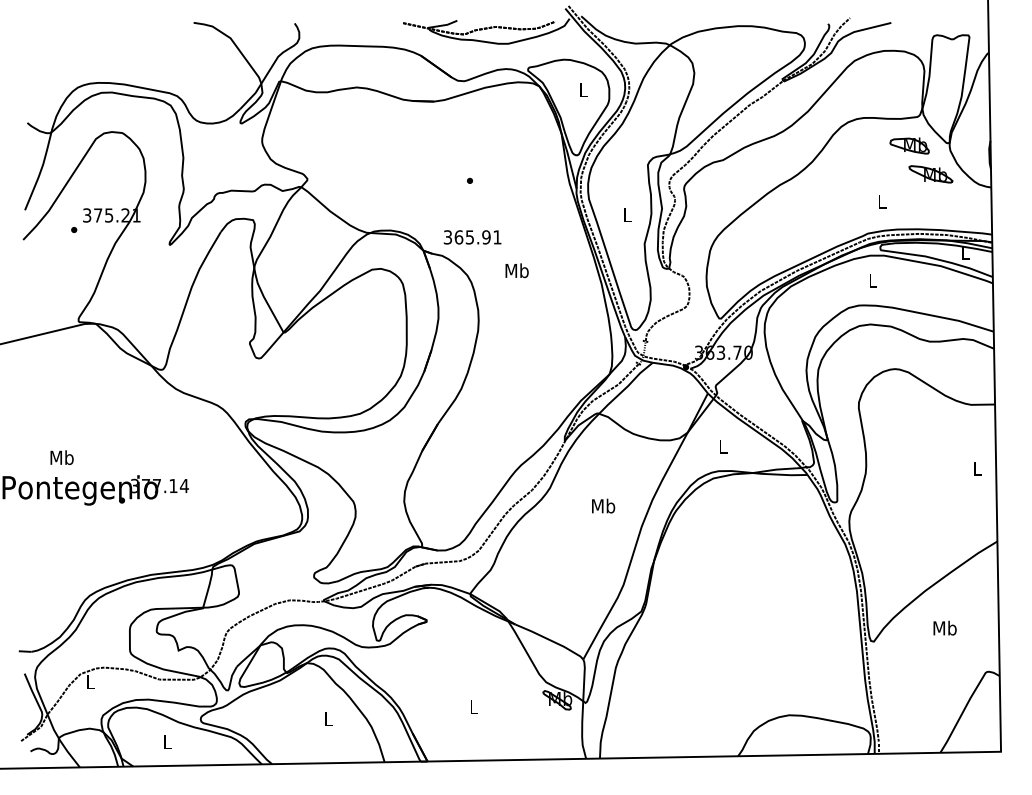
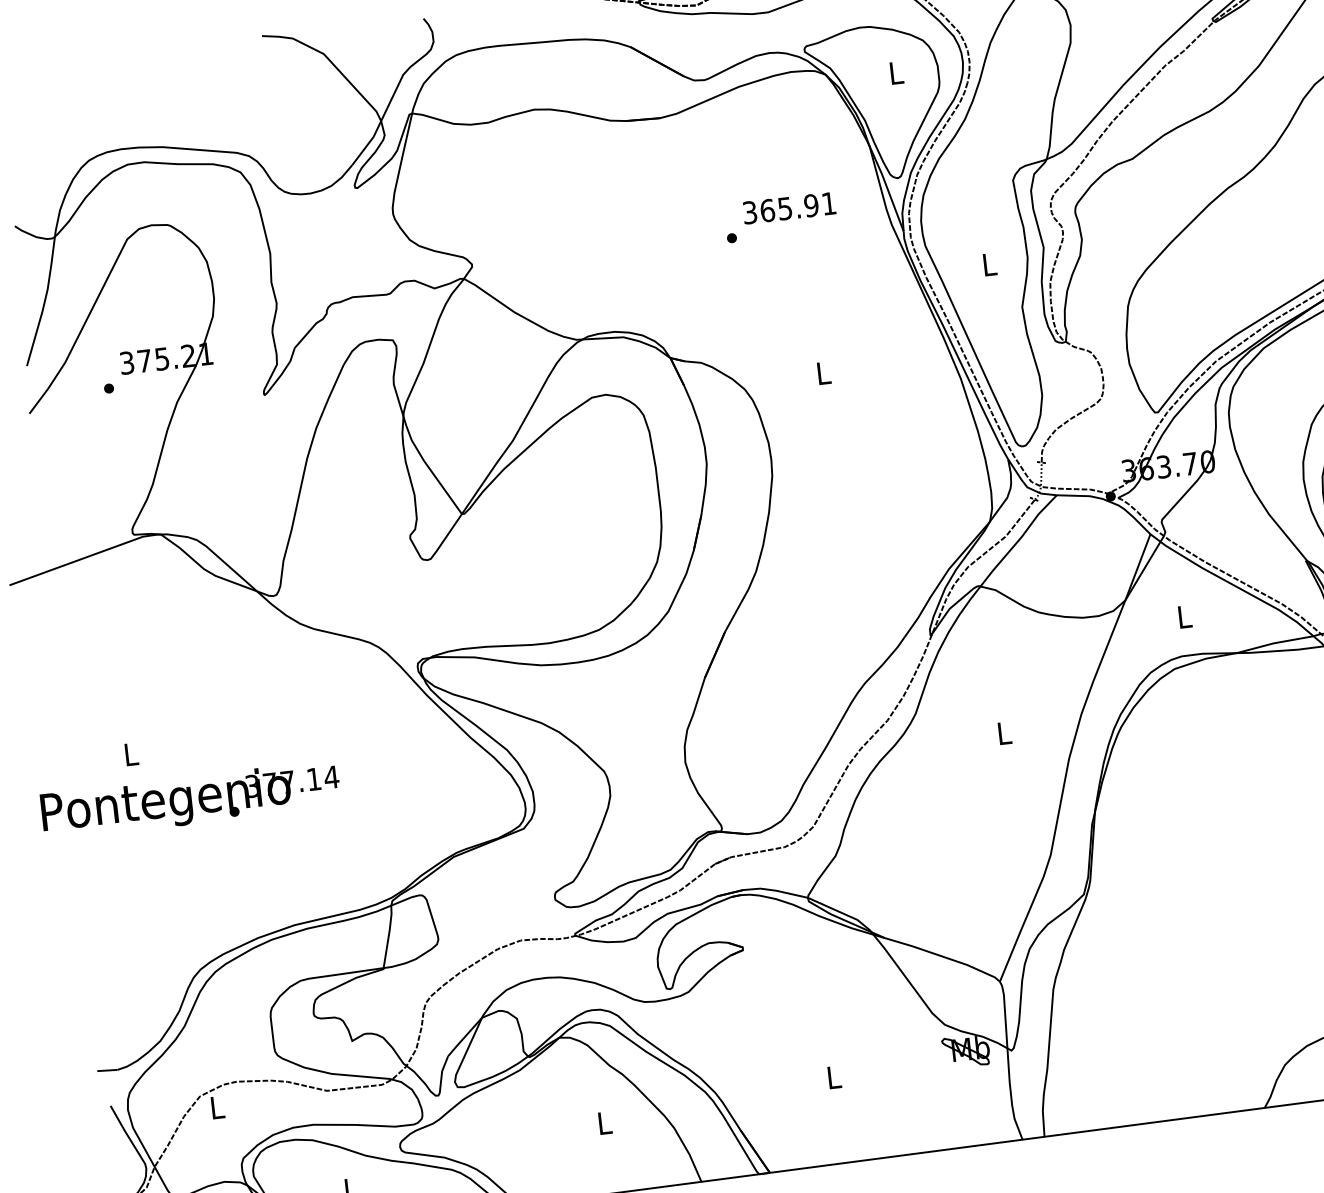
text: (472, 237) -> (789, 208), moved
text: (516, 270) -> (822, 372), Mb -> L
text: (61, 457) -> (130, 754), Mb -> L
text: (603, 505) -> (1004, 732), Mb -> L

